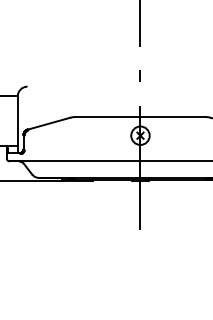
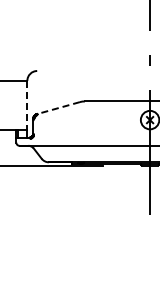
line: (17, 121) -> (27, 105), solid -> dashed
line: (48, 123) -> (58, 107), solid -> dashed

